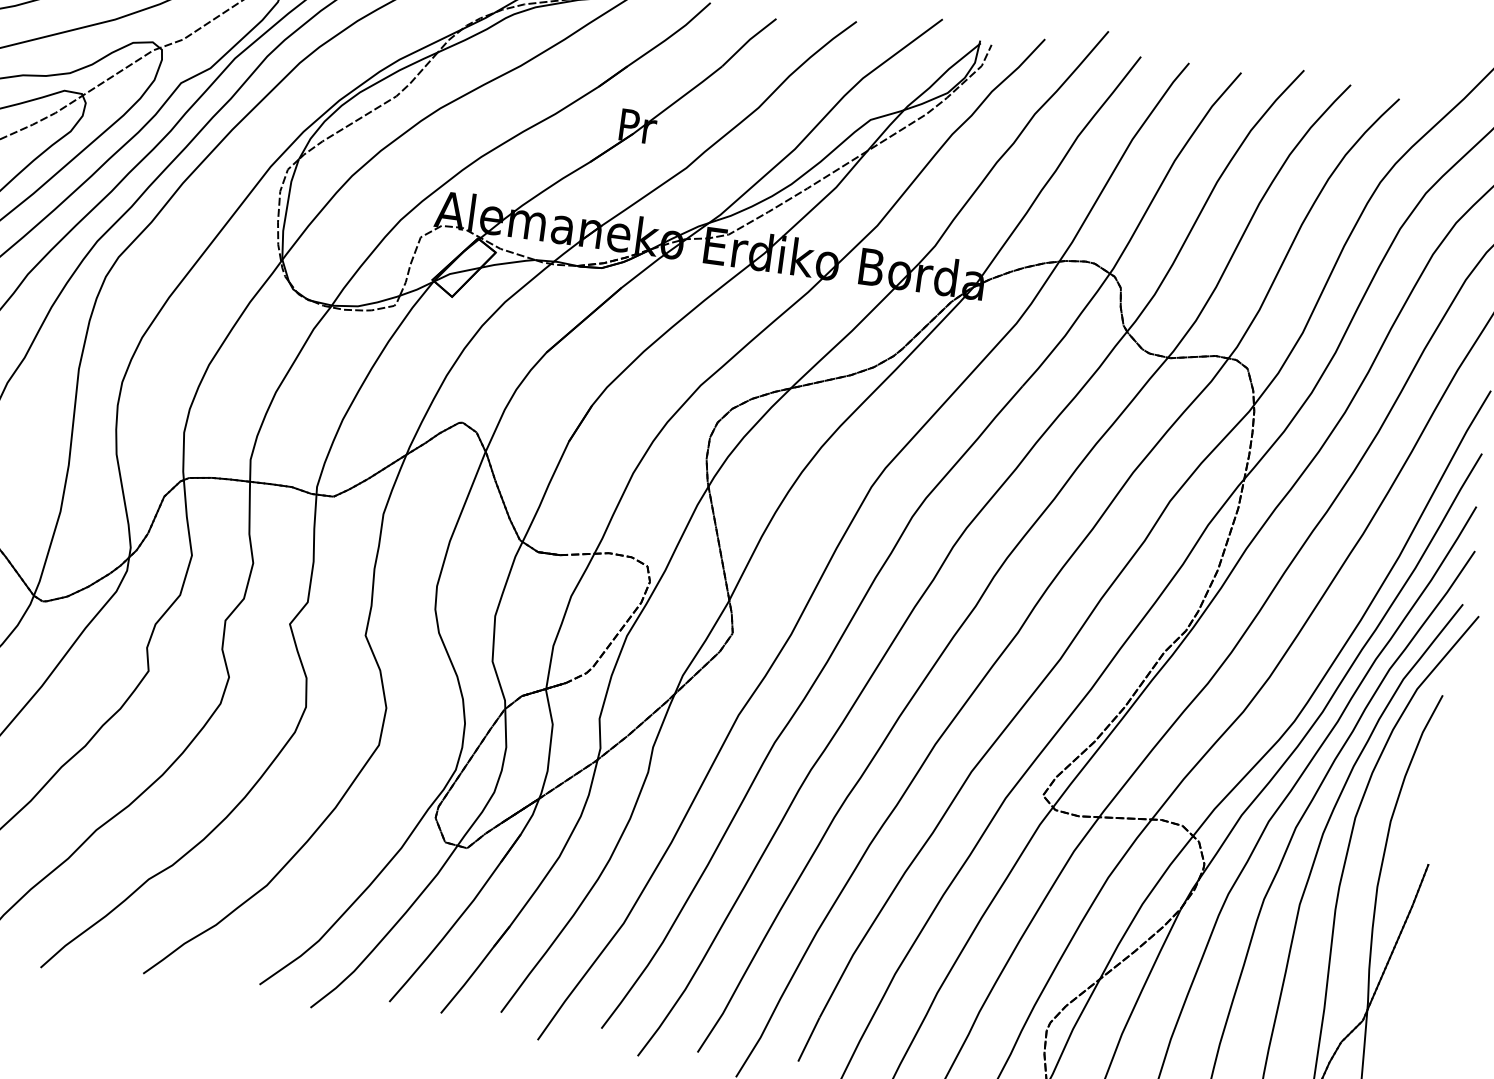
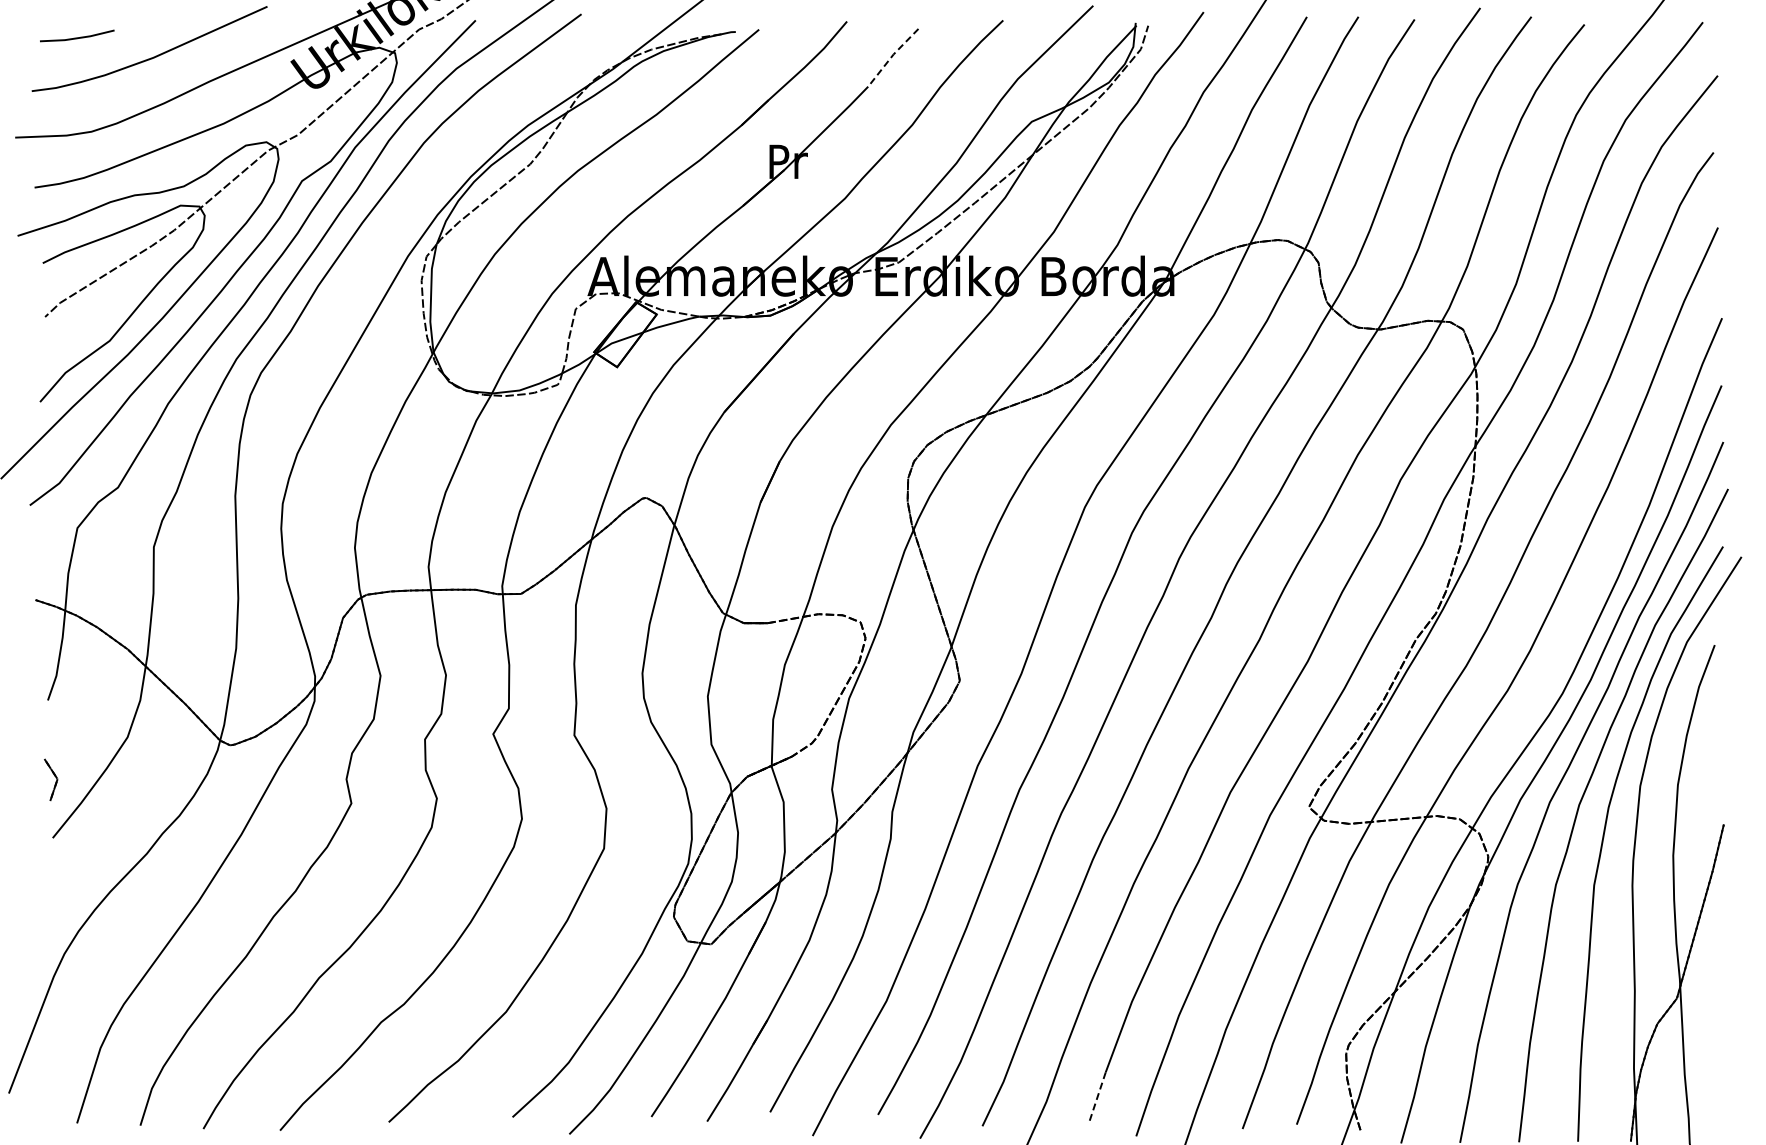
line: (747, 41) -> (891, 56), solid -> dashed
line: (808, 1039) -> (1097, 1096), solid -> dashed

